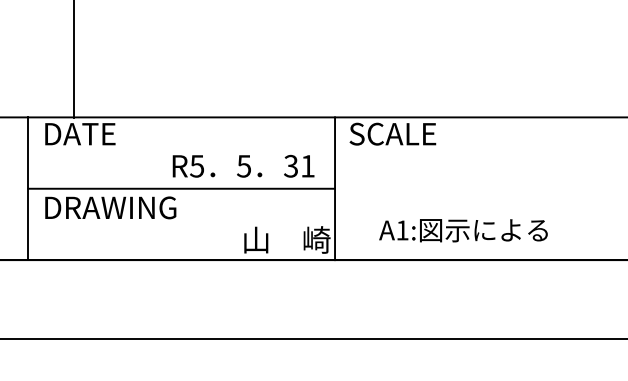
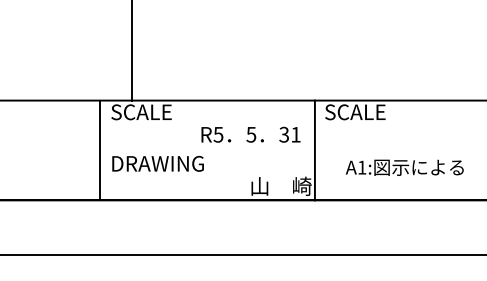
text: (87, 134) -> (141, 112), DATE -> SCALE
line: (181, 188) -> (207, 150), removed
text: (463, 230) -> (404, 167), moved

